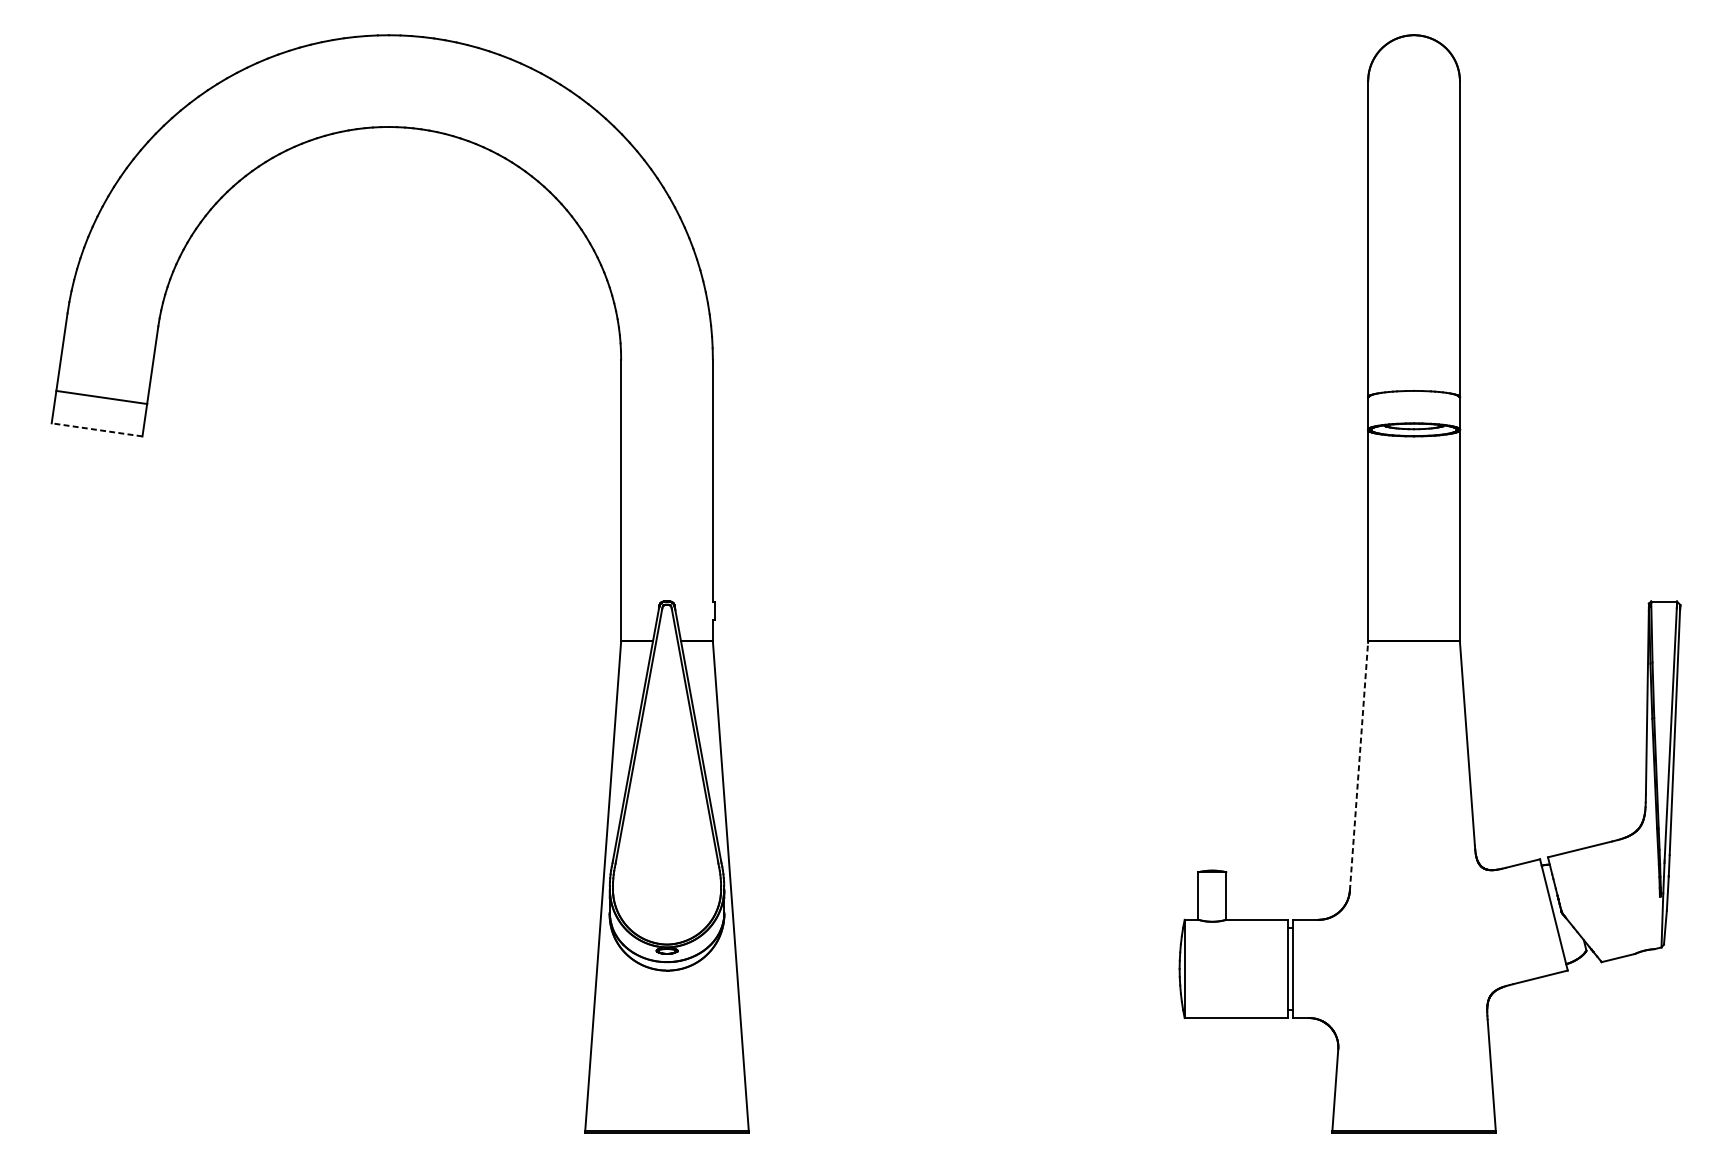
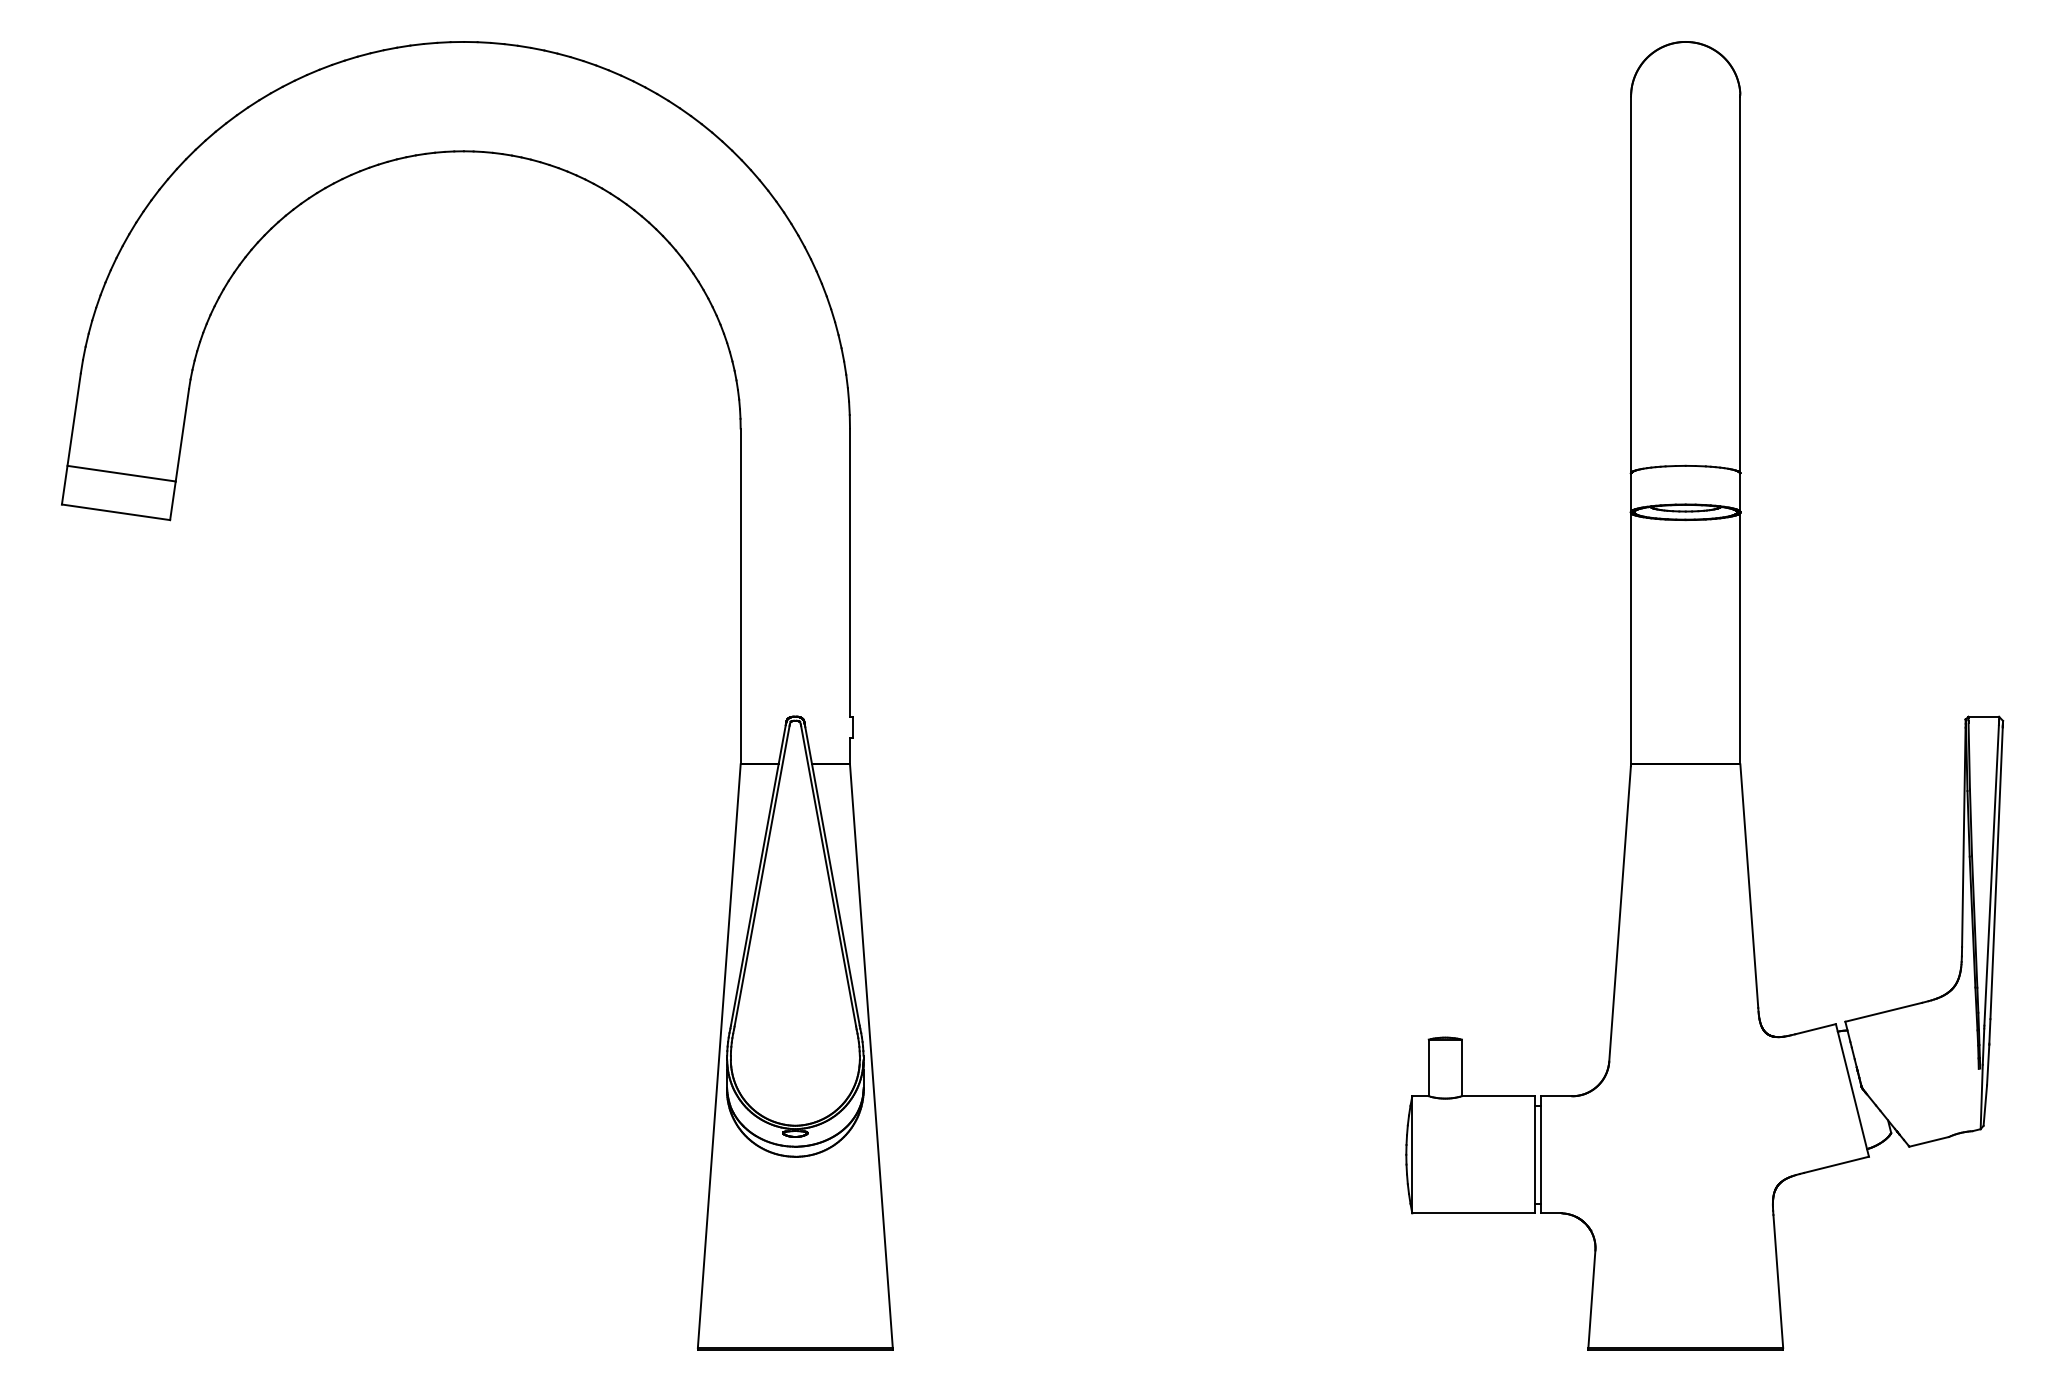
line: (97, 430) -> (116, 512), dashed -> solid
line: (1359, 766) -> (1620, 913), dashed -> solid

